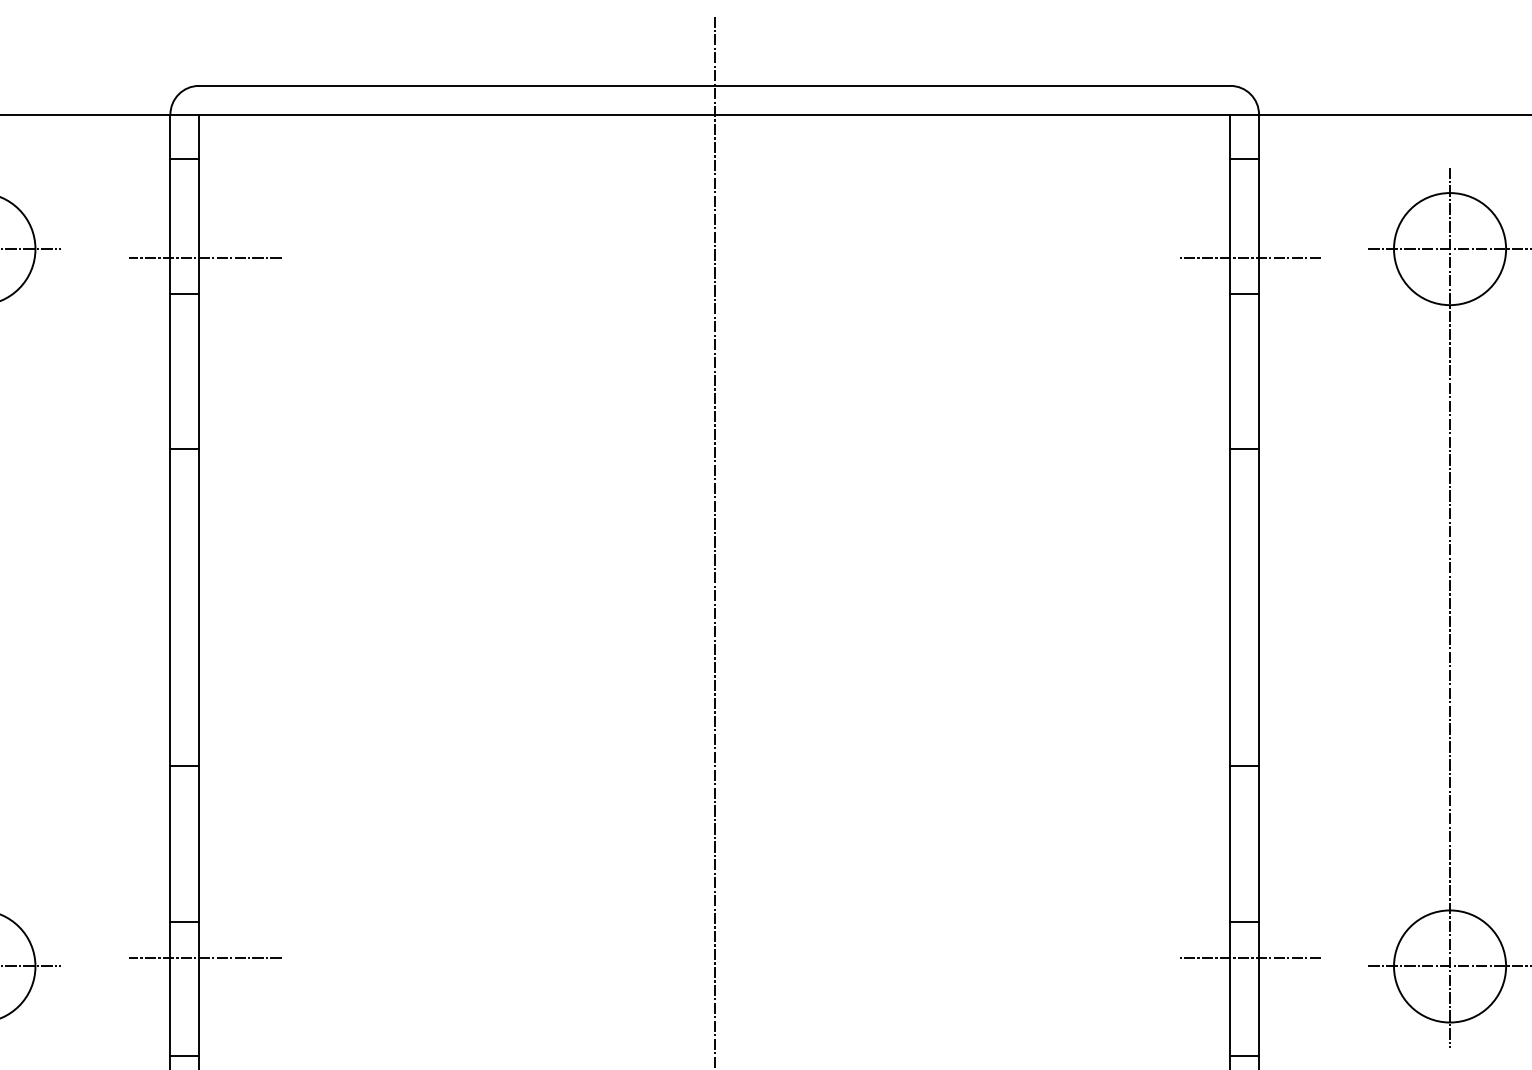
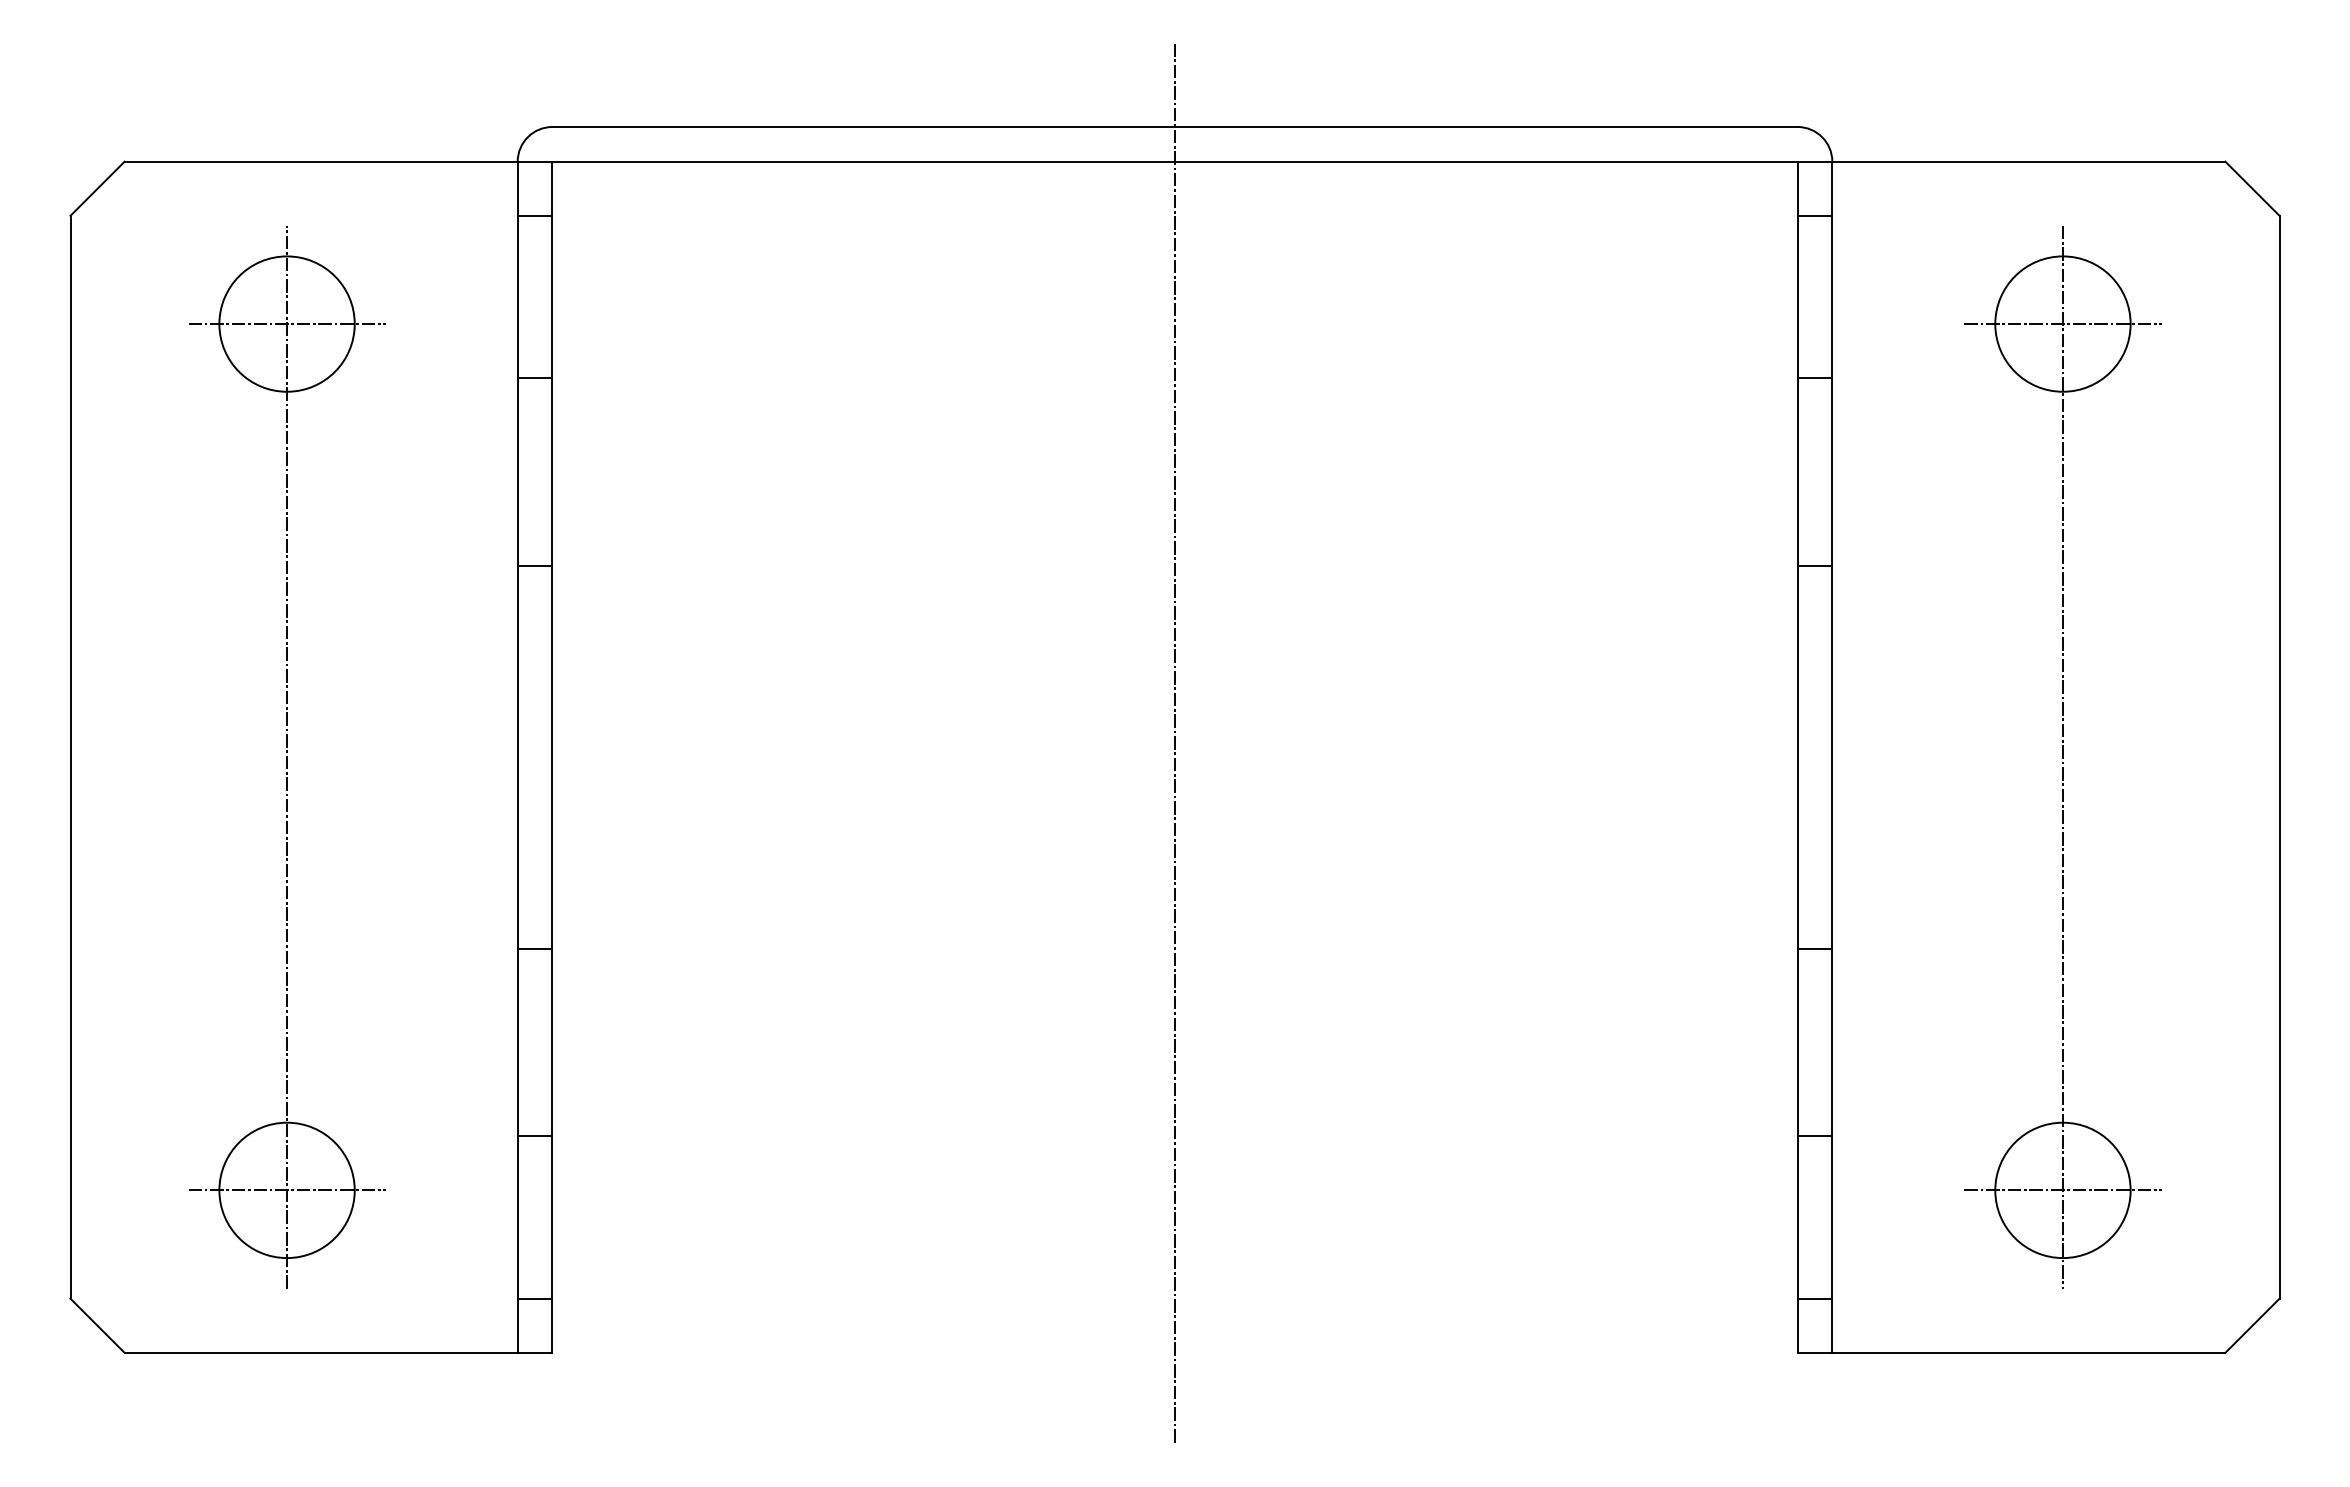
line: (205, 257) -> (559, 334), removed
line: (1249, 257) -> (1820, 334), removed
line: (205, 957) -> (559, 1179), removed
line: (1249, 957) -> (1820, 1179), removed

